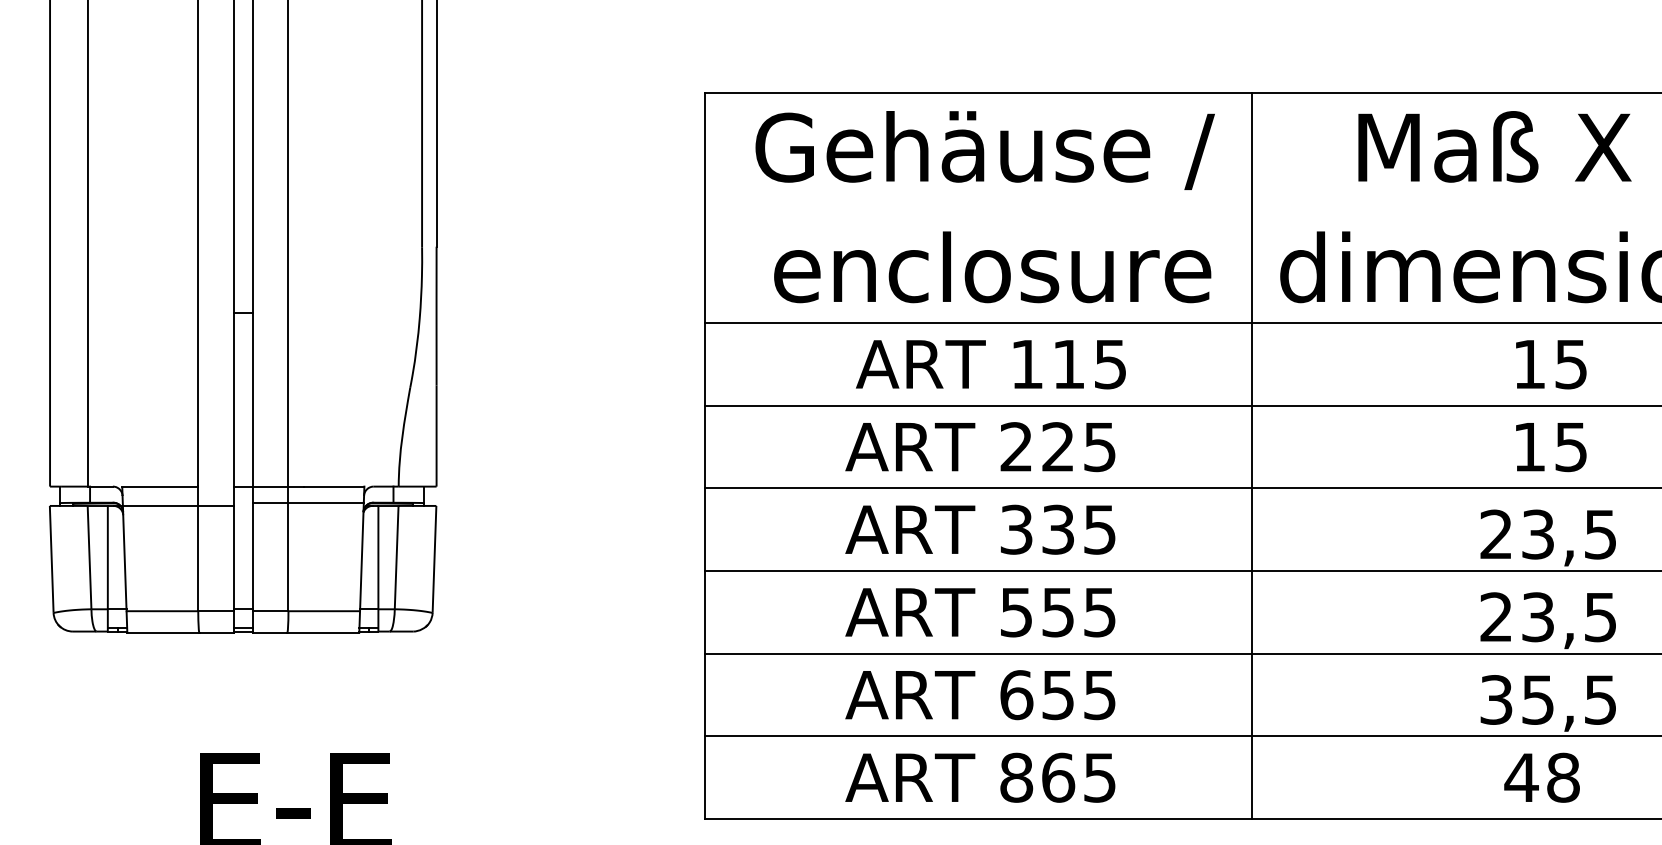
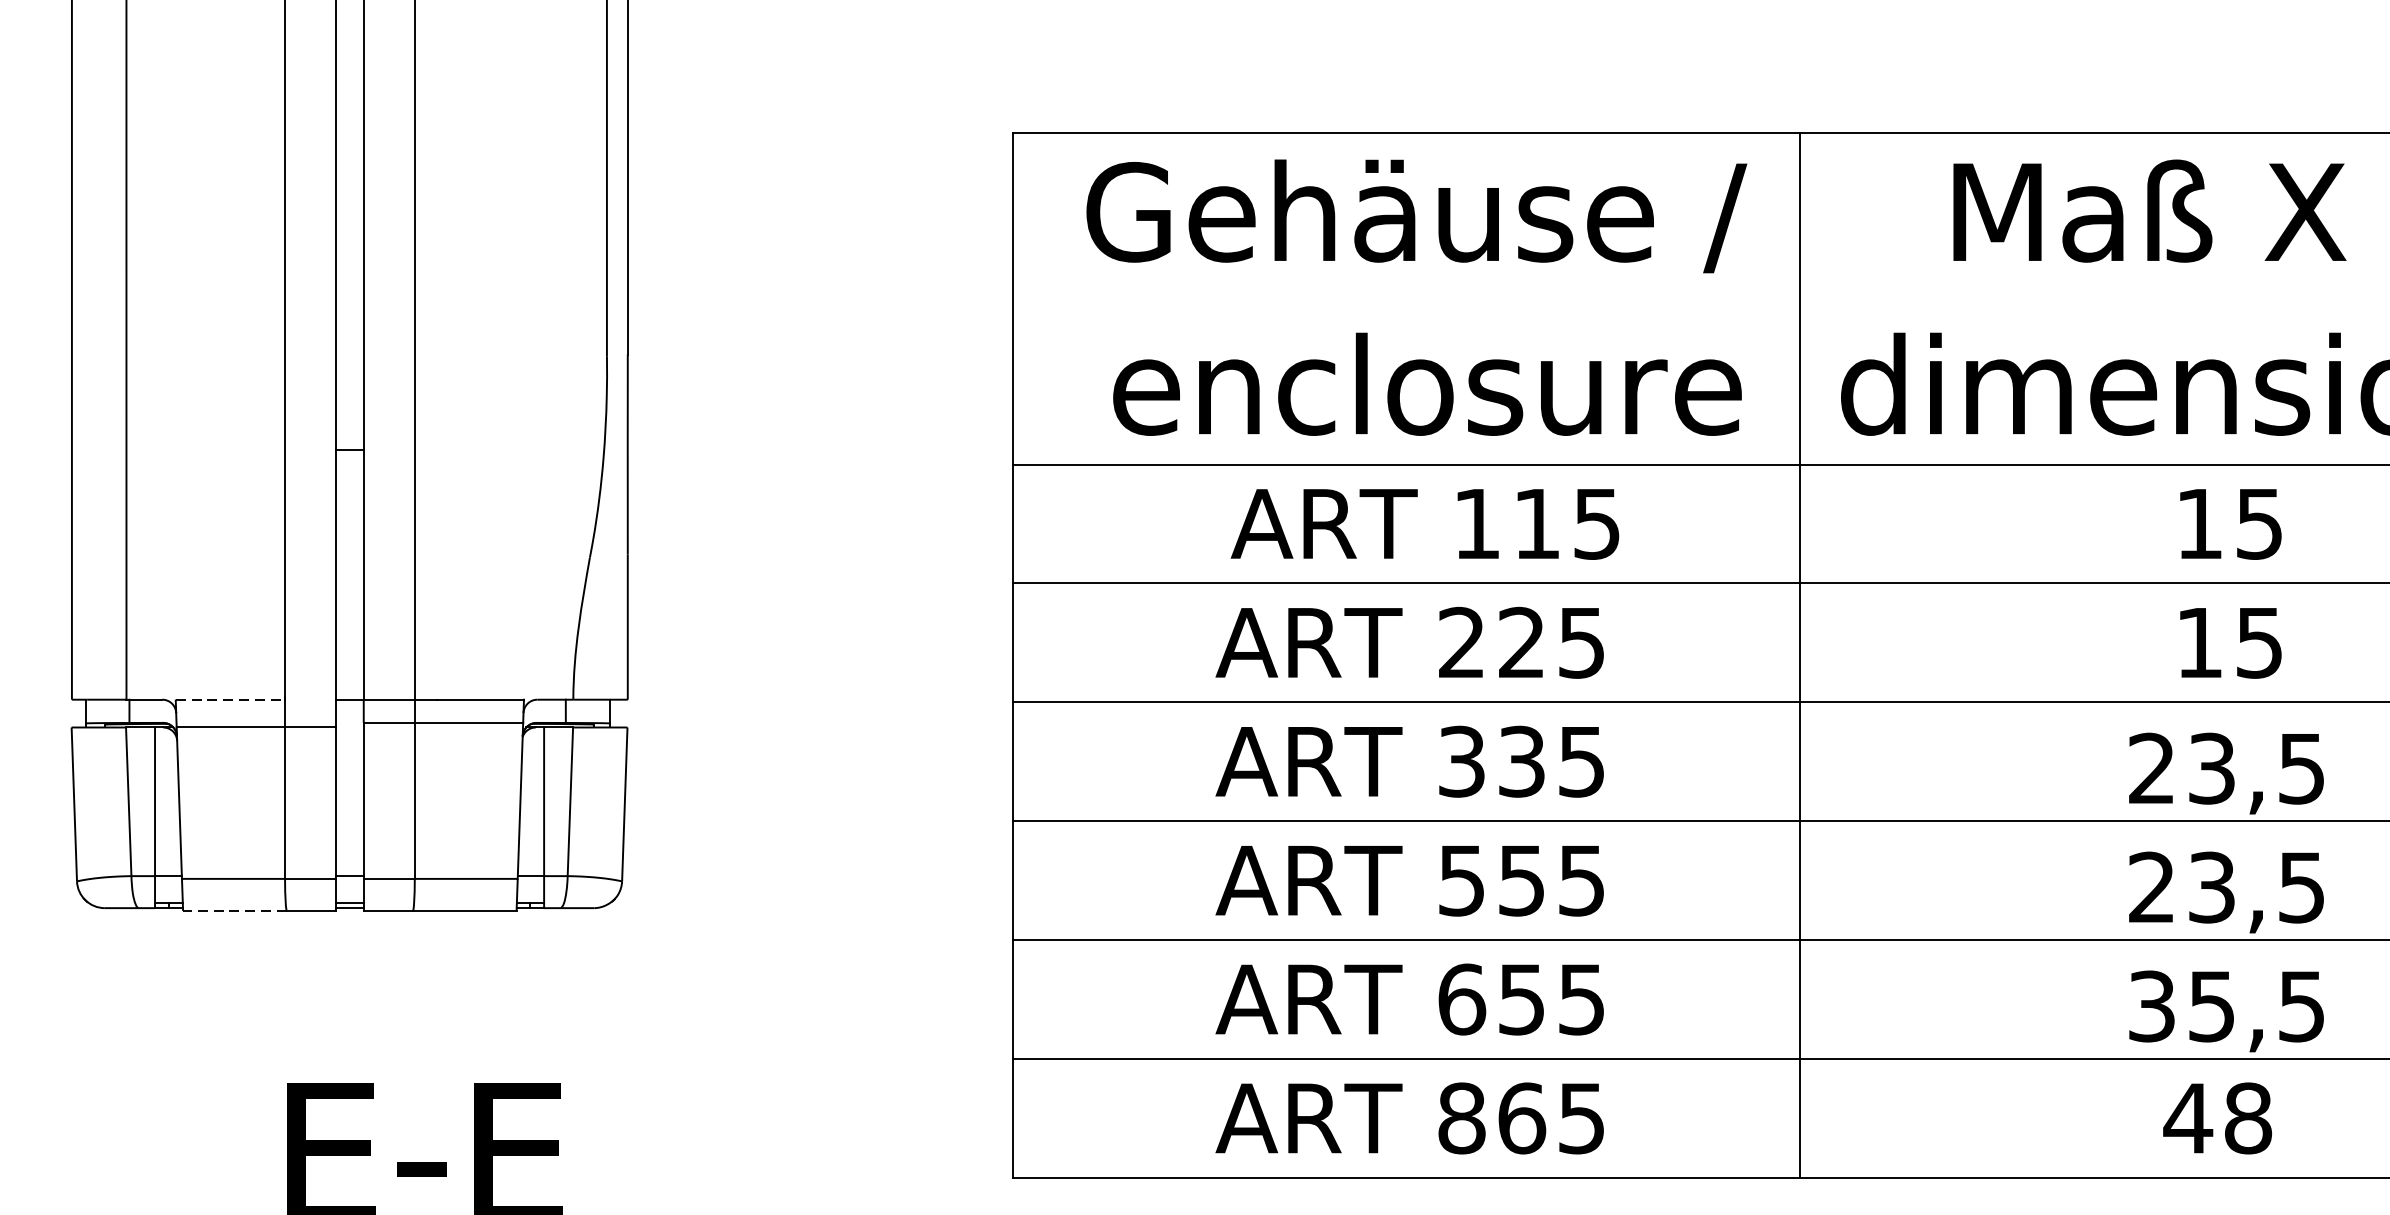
line: (160, 486) -> (230, 699), solid -> dashed
line: (162, 633) -> (233, 910), solid -> dashed

